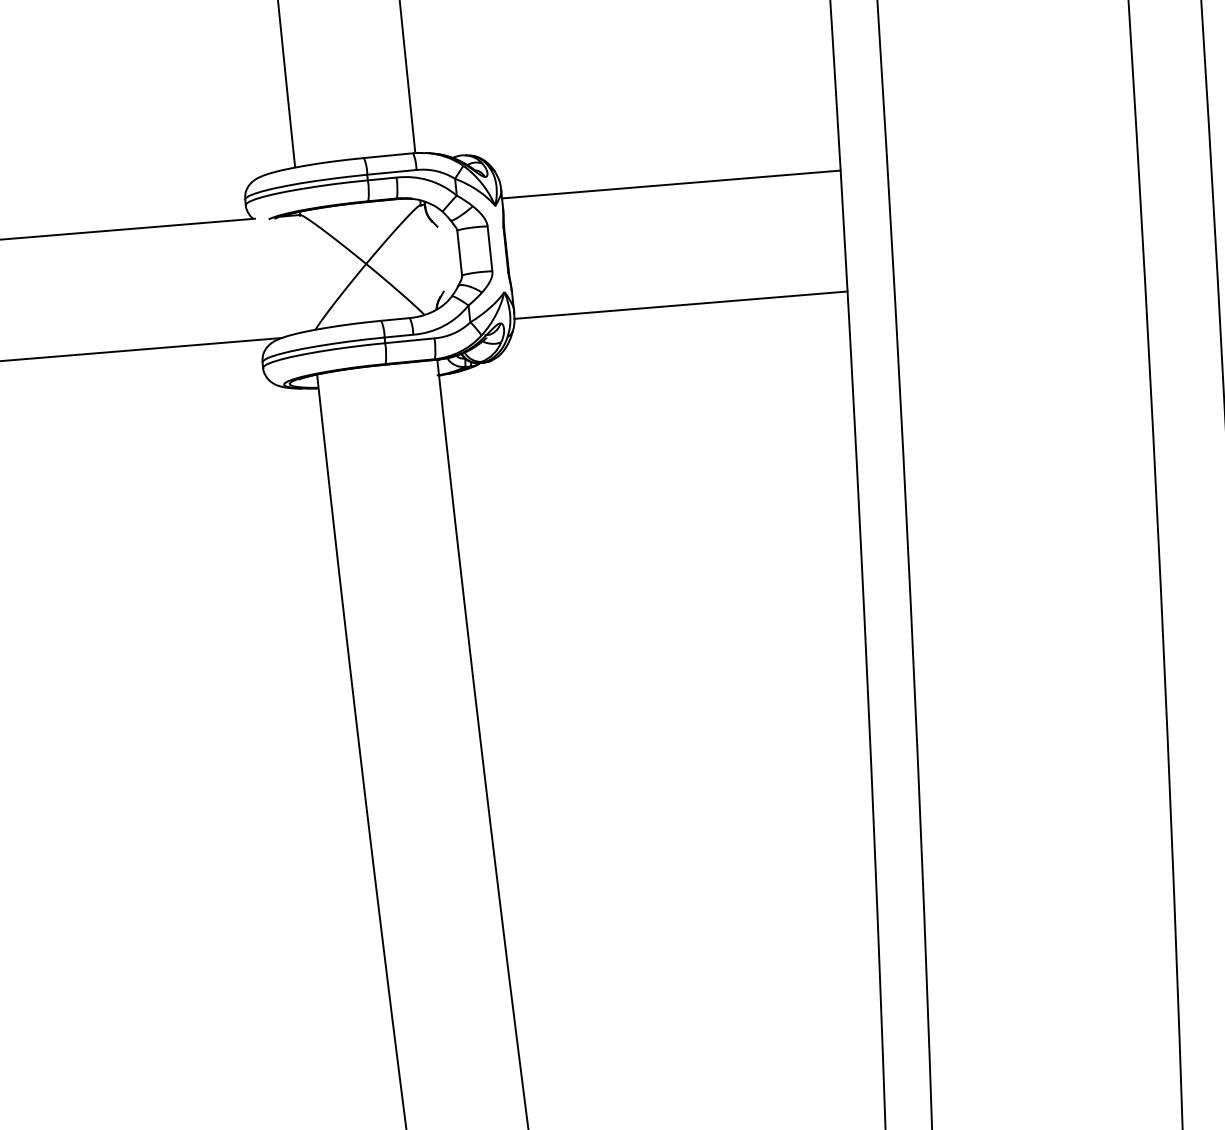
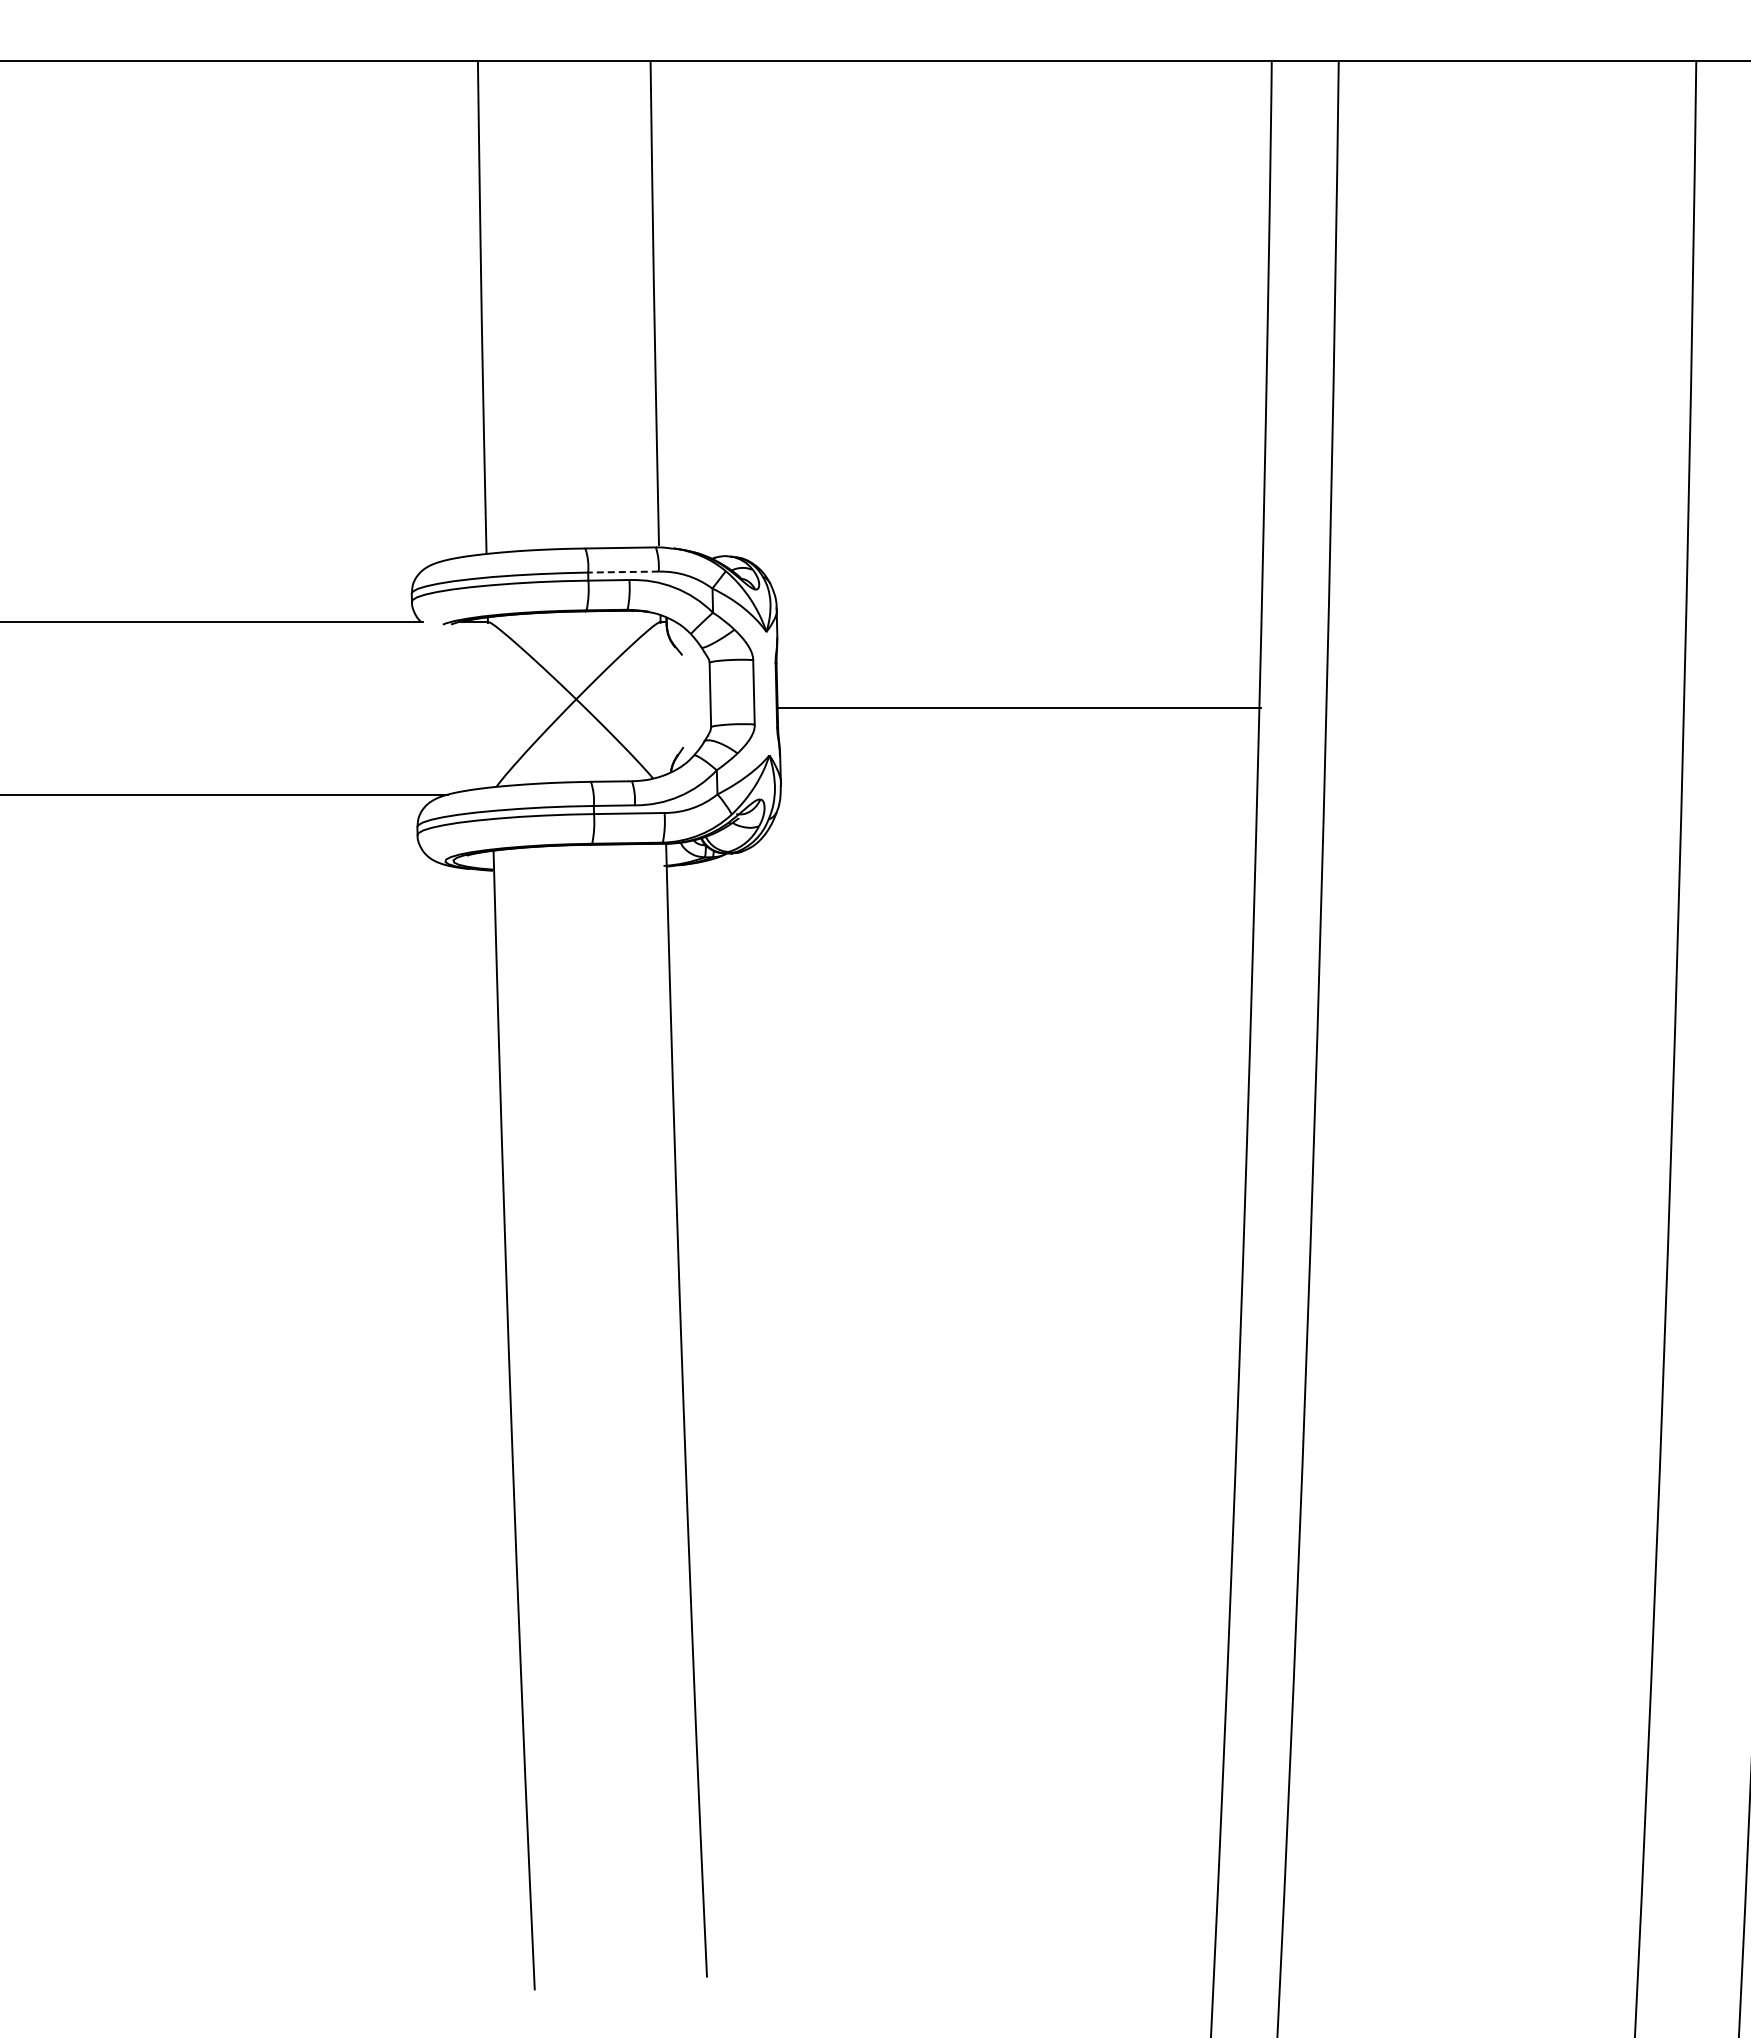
line: (391, 172) -> (623, 572), solid -> dashed
line: (670, 184) -> (1018, 707), moved
line: (680, 305) -> (1018, 794), removed

